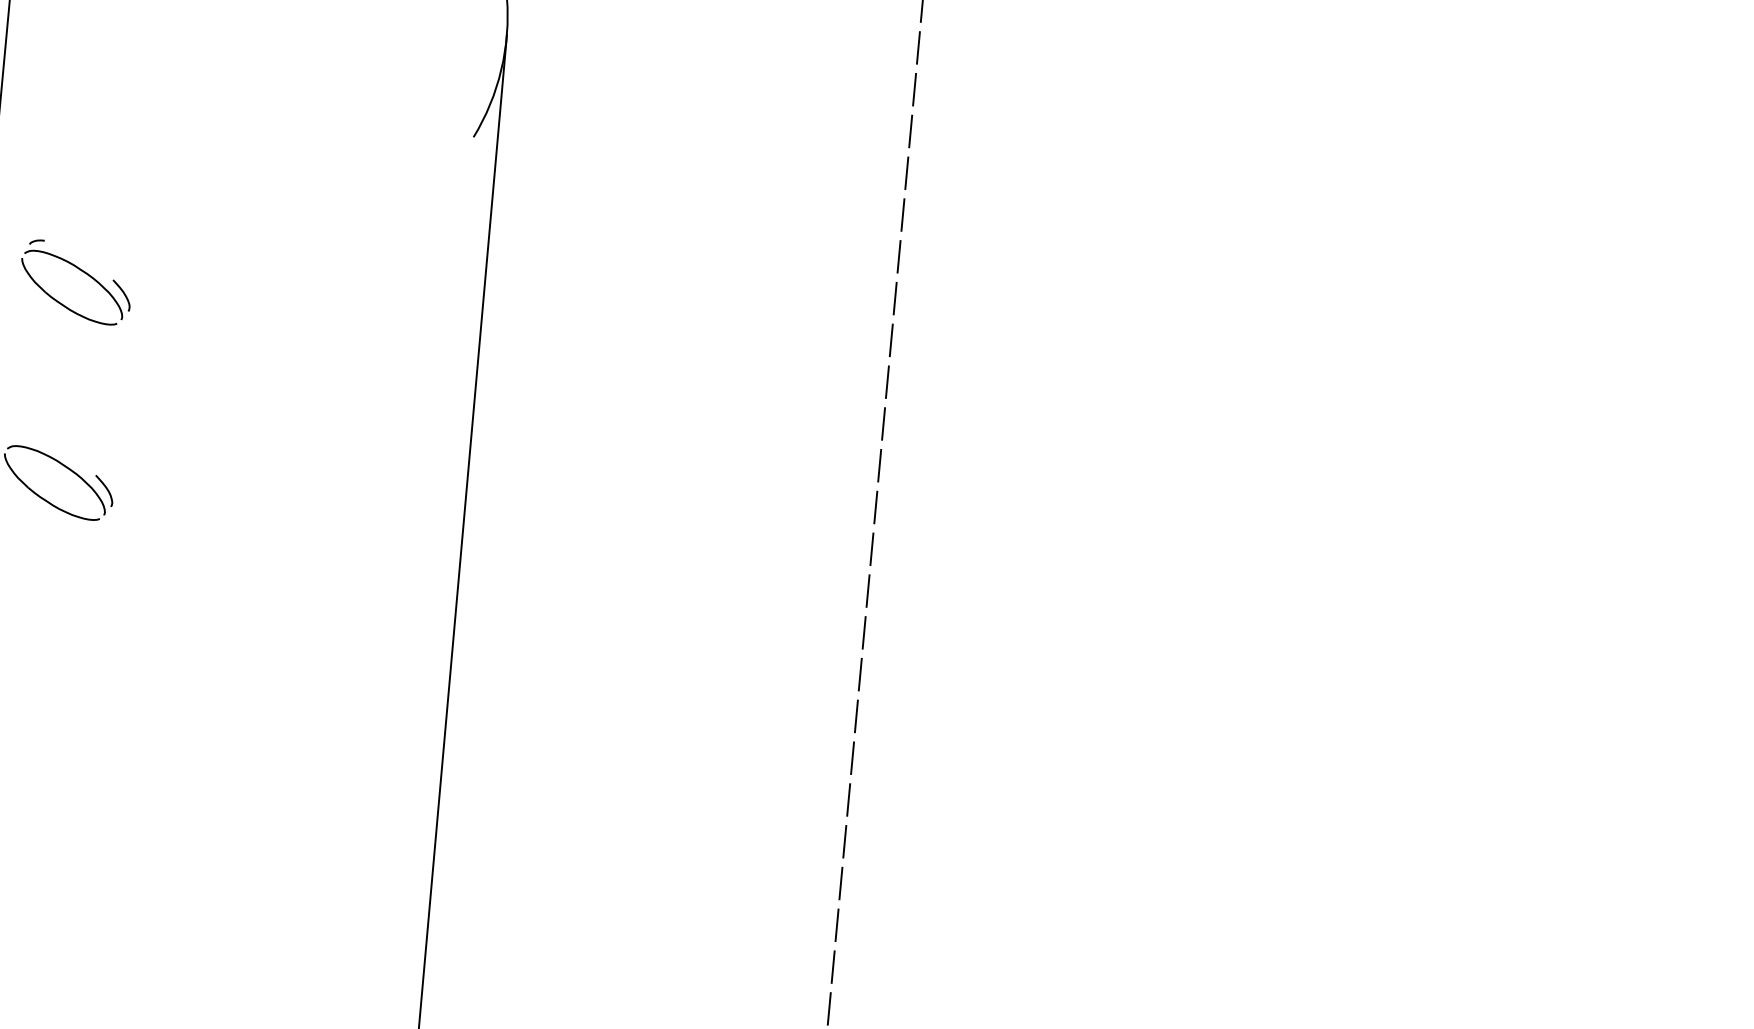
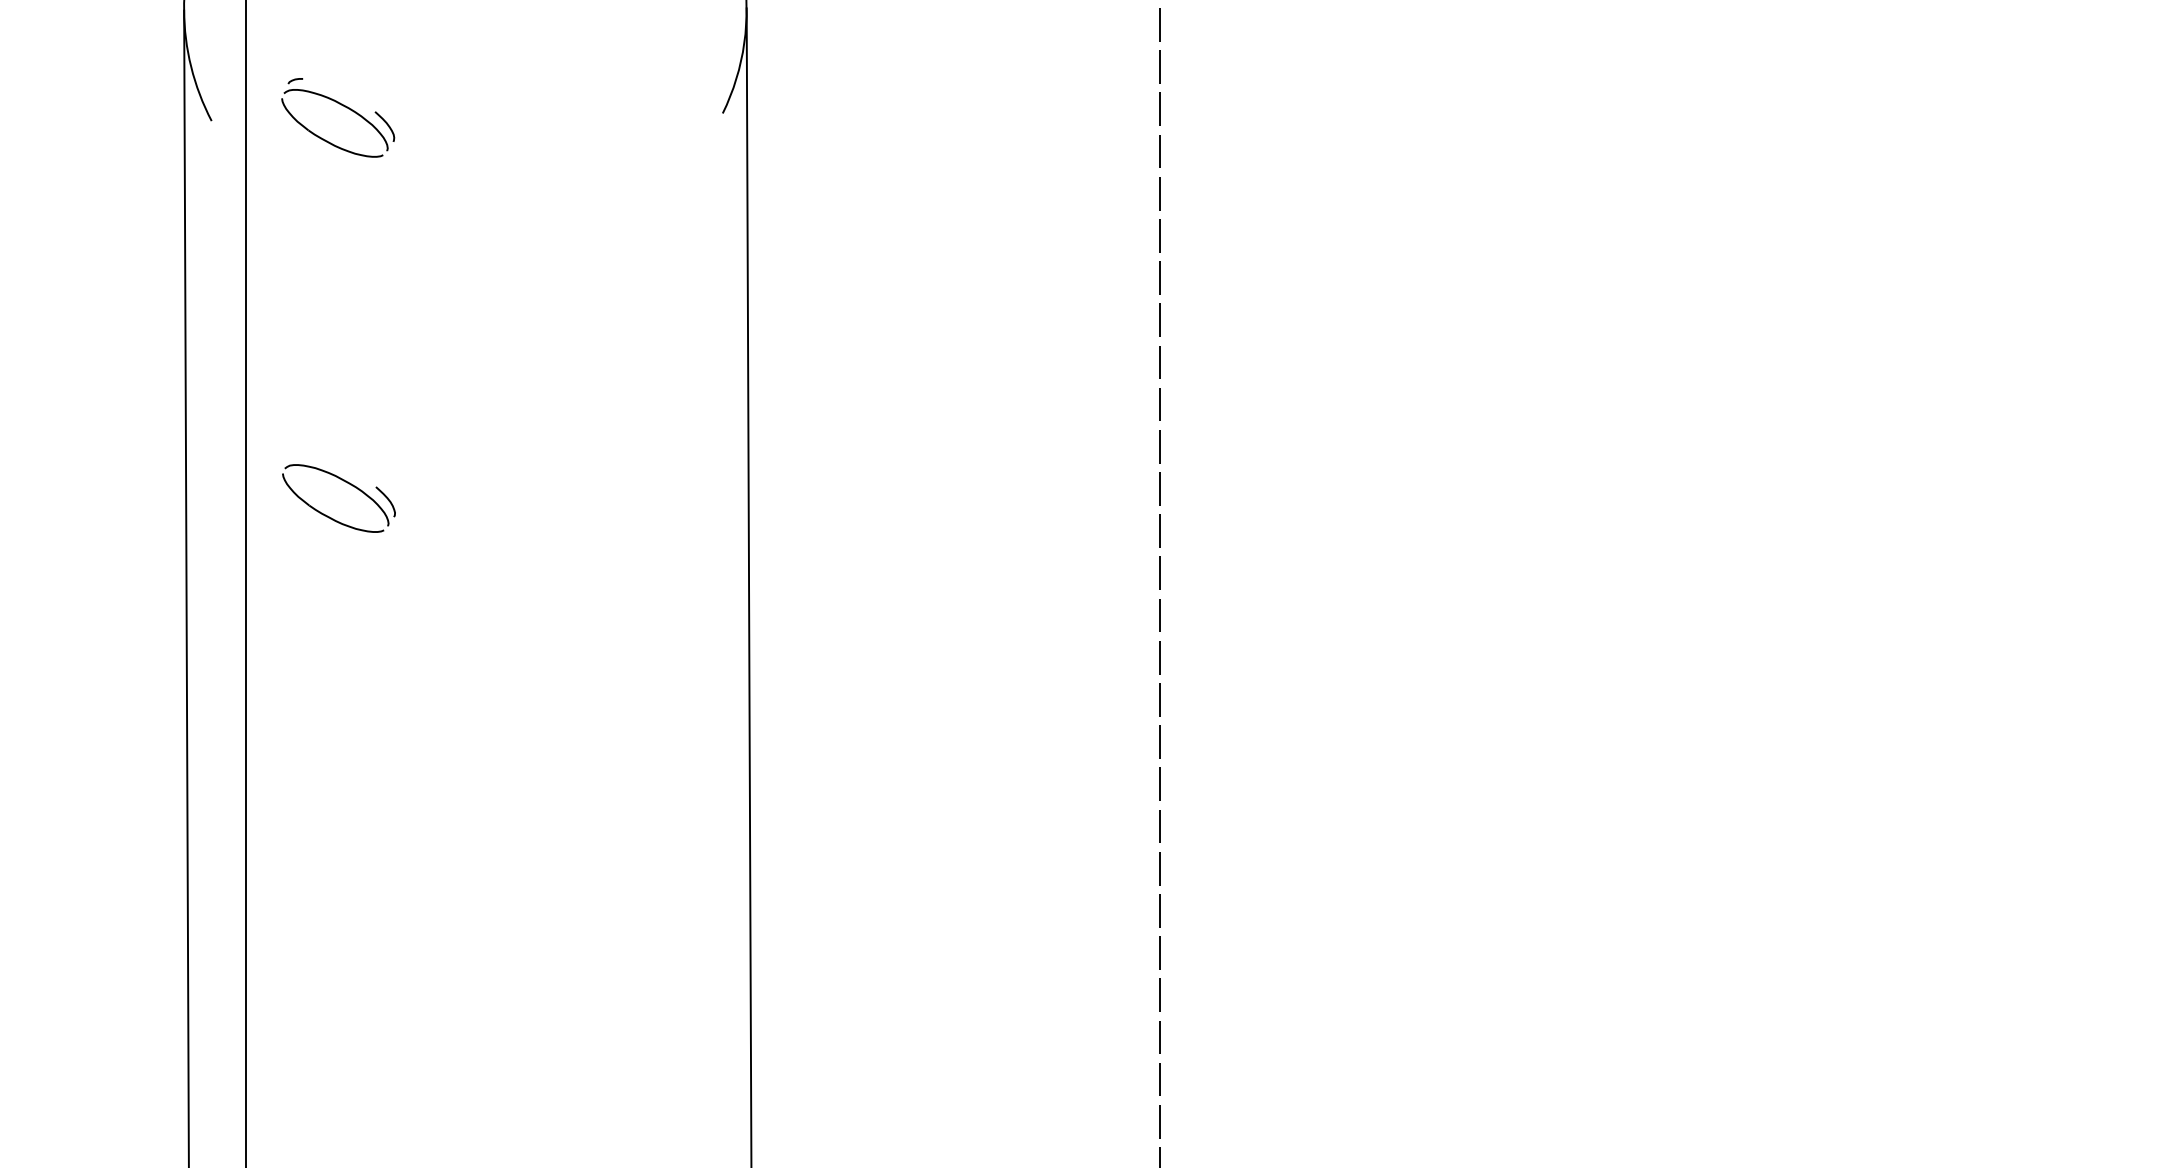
part: (85, 274) -> (346, 108), moved

